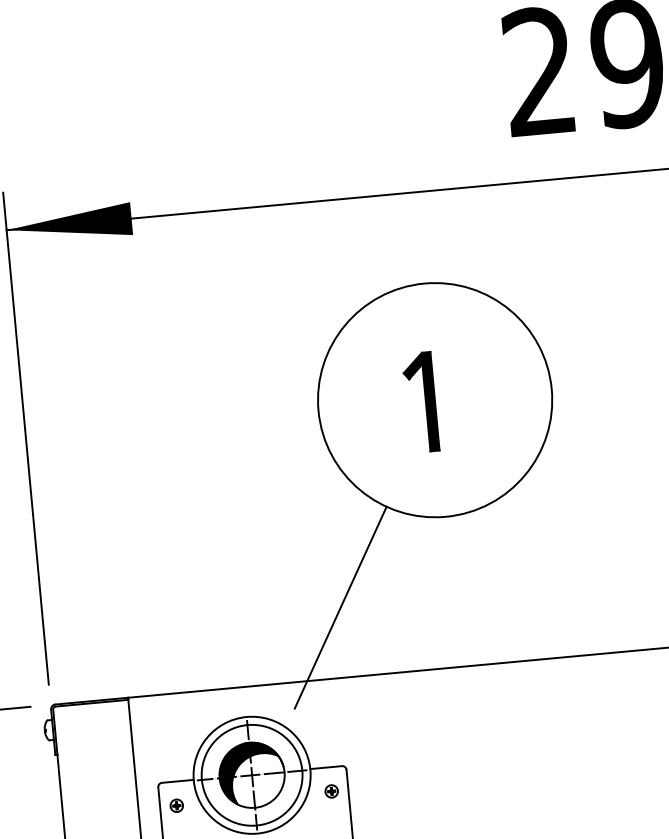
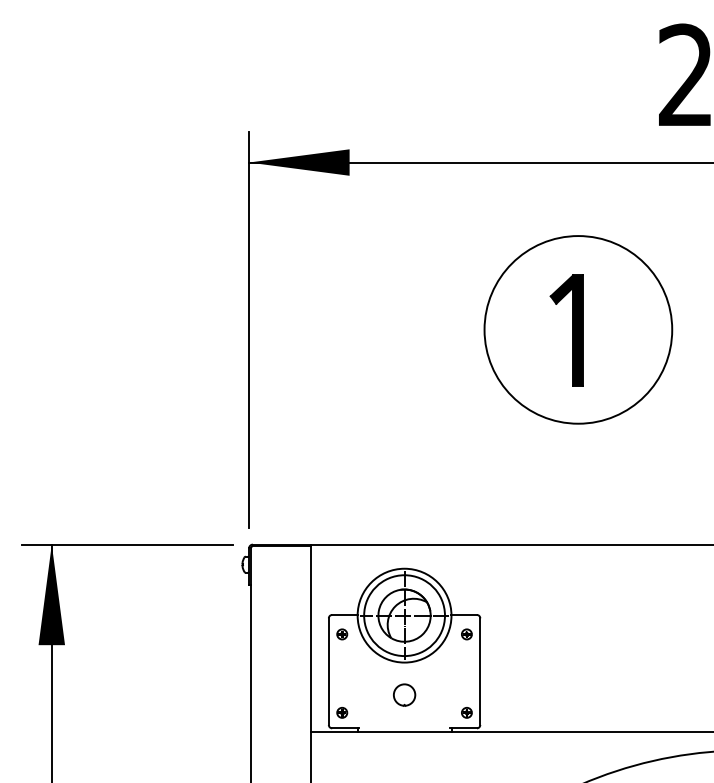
part: (420, 402) -> (566, 330), size x1.4
line: (340, 607) -> (487, 488), removed
hatch: (249, 772) -> (402, 613), removed

